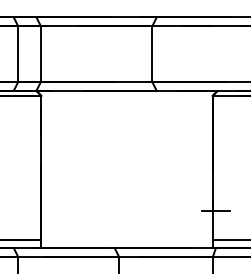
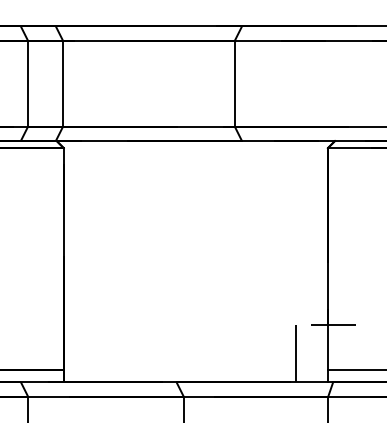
line: (192, 228) -> (296, 352), added

